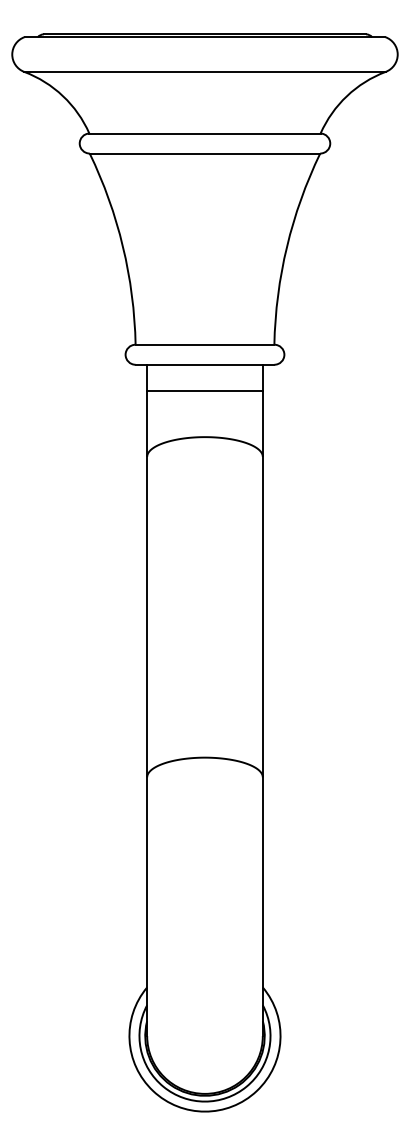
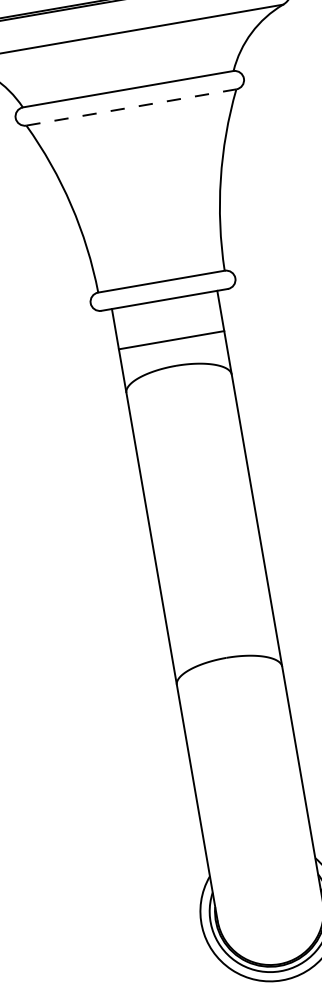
line: (205, 153) -> (131, 107), solid -> dashed
line: (204, 390) -> (171, 339), moved

